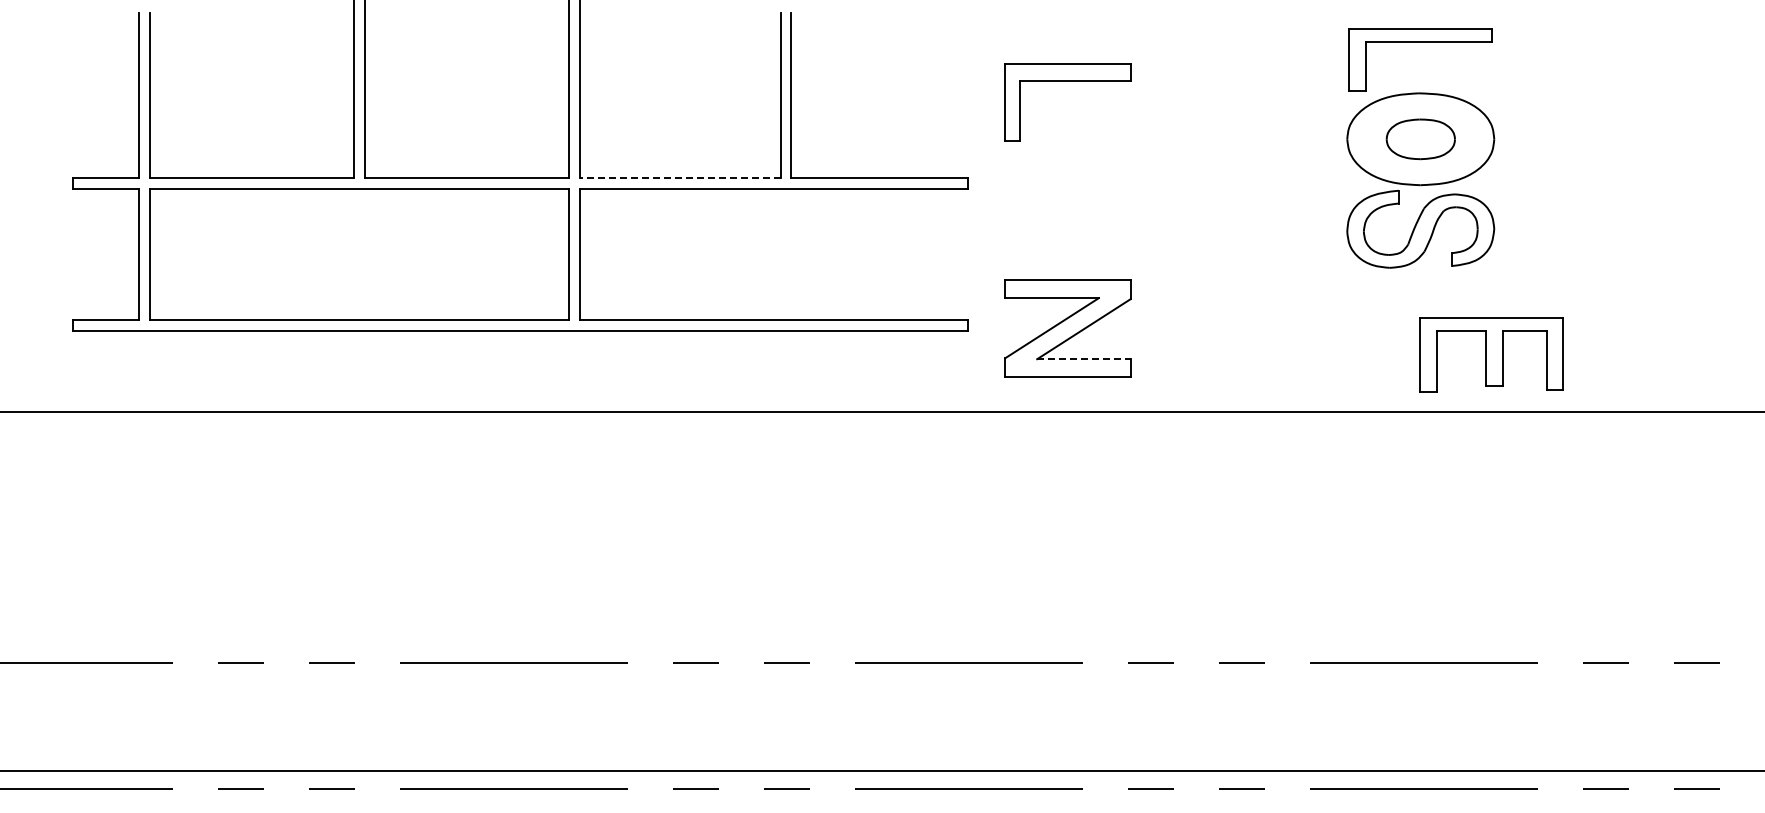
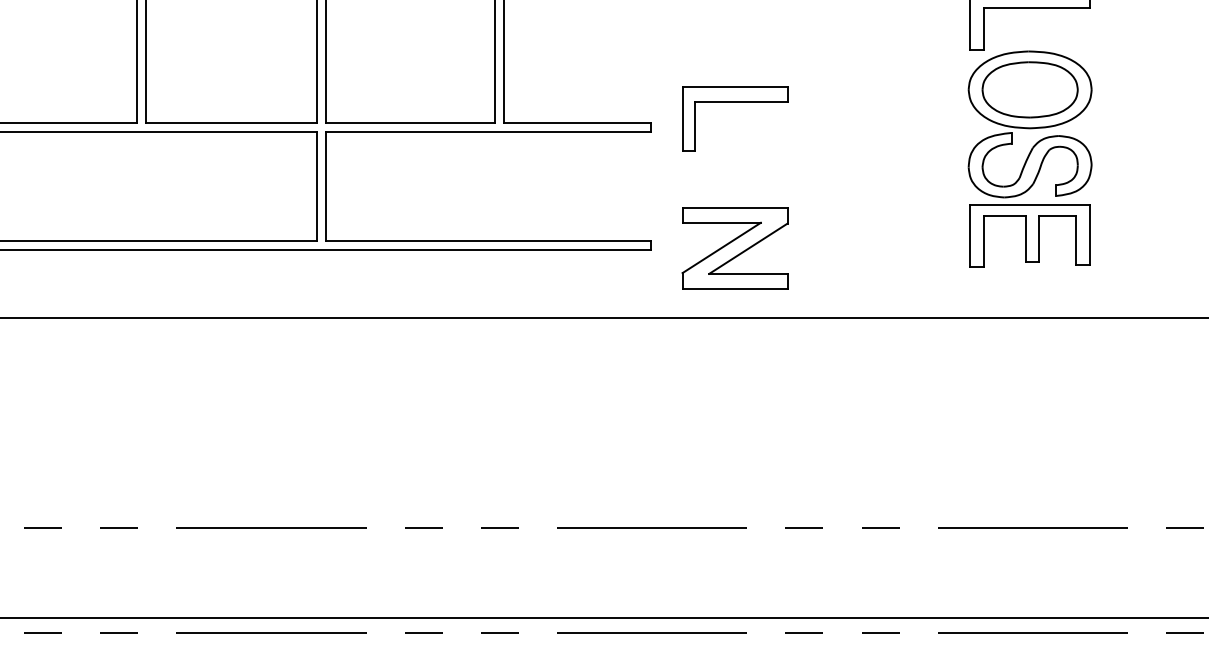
part: (1067, 81) -> (734, 101), moved
part: (1420, 139) -> (1029, 90), size x1.67
line: (680, 178) -> (410, 122), dashed -> solid
part: (1491, 354) -> (1029, 235), moved
line: (1083, 359) -> (747, 274), dashed -> solid

